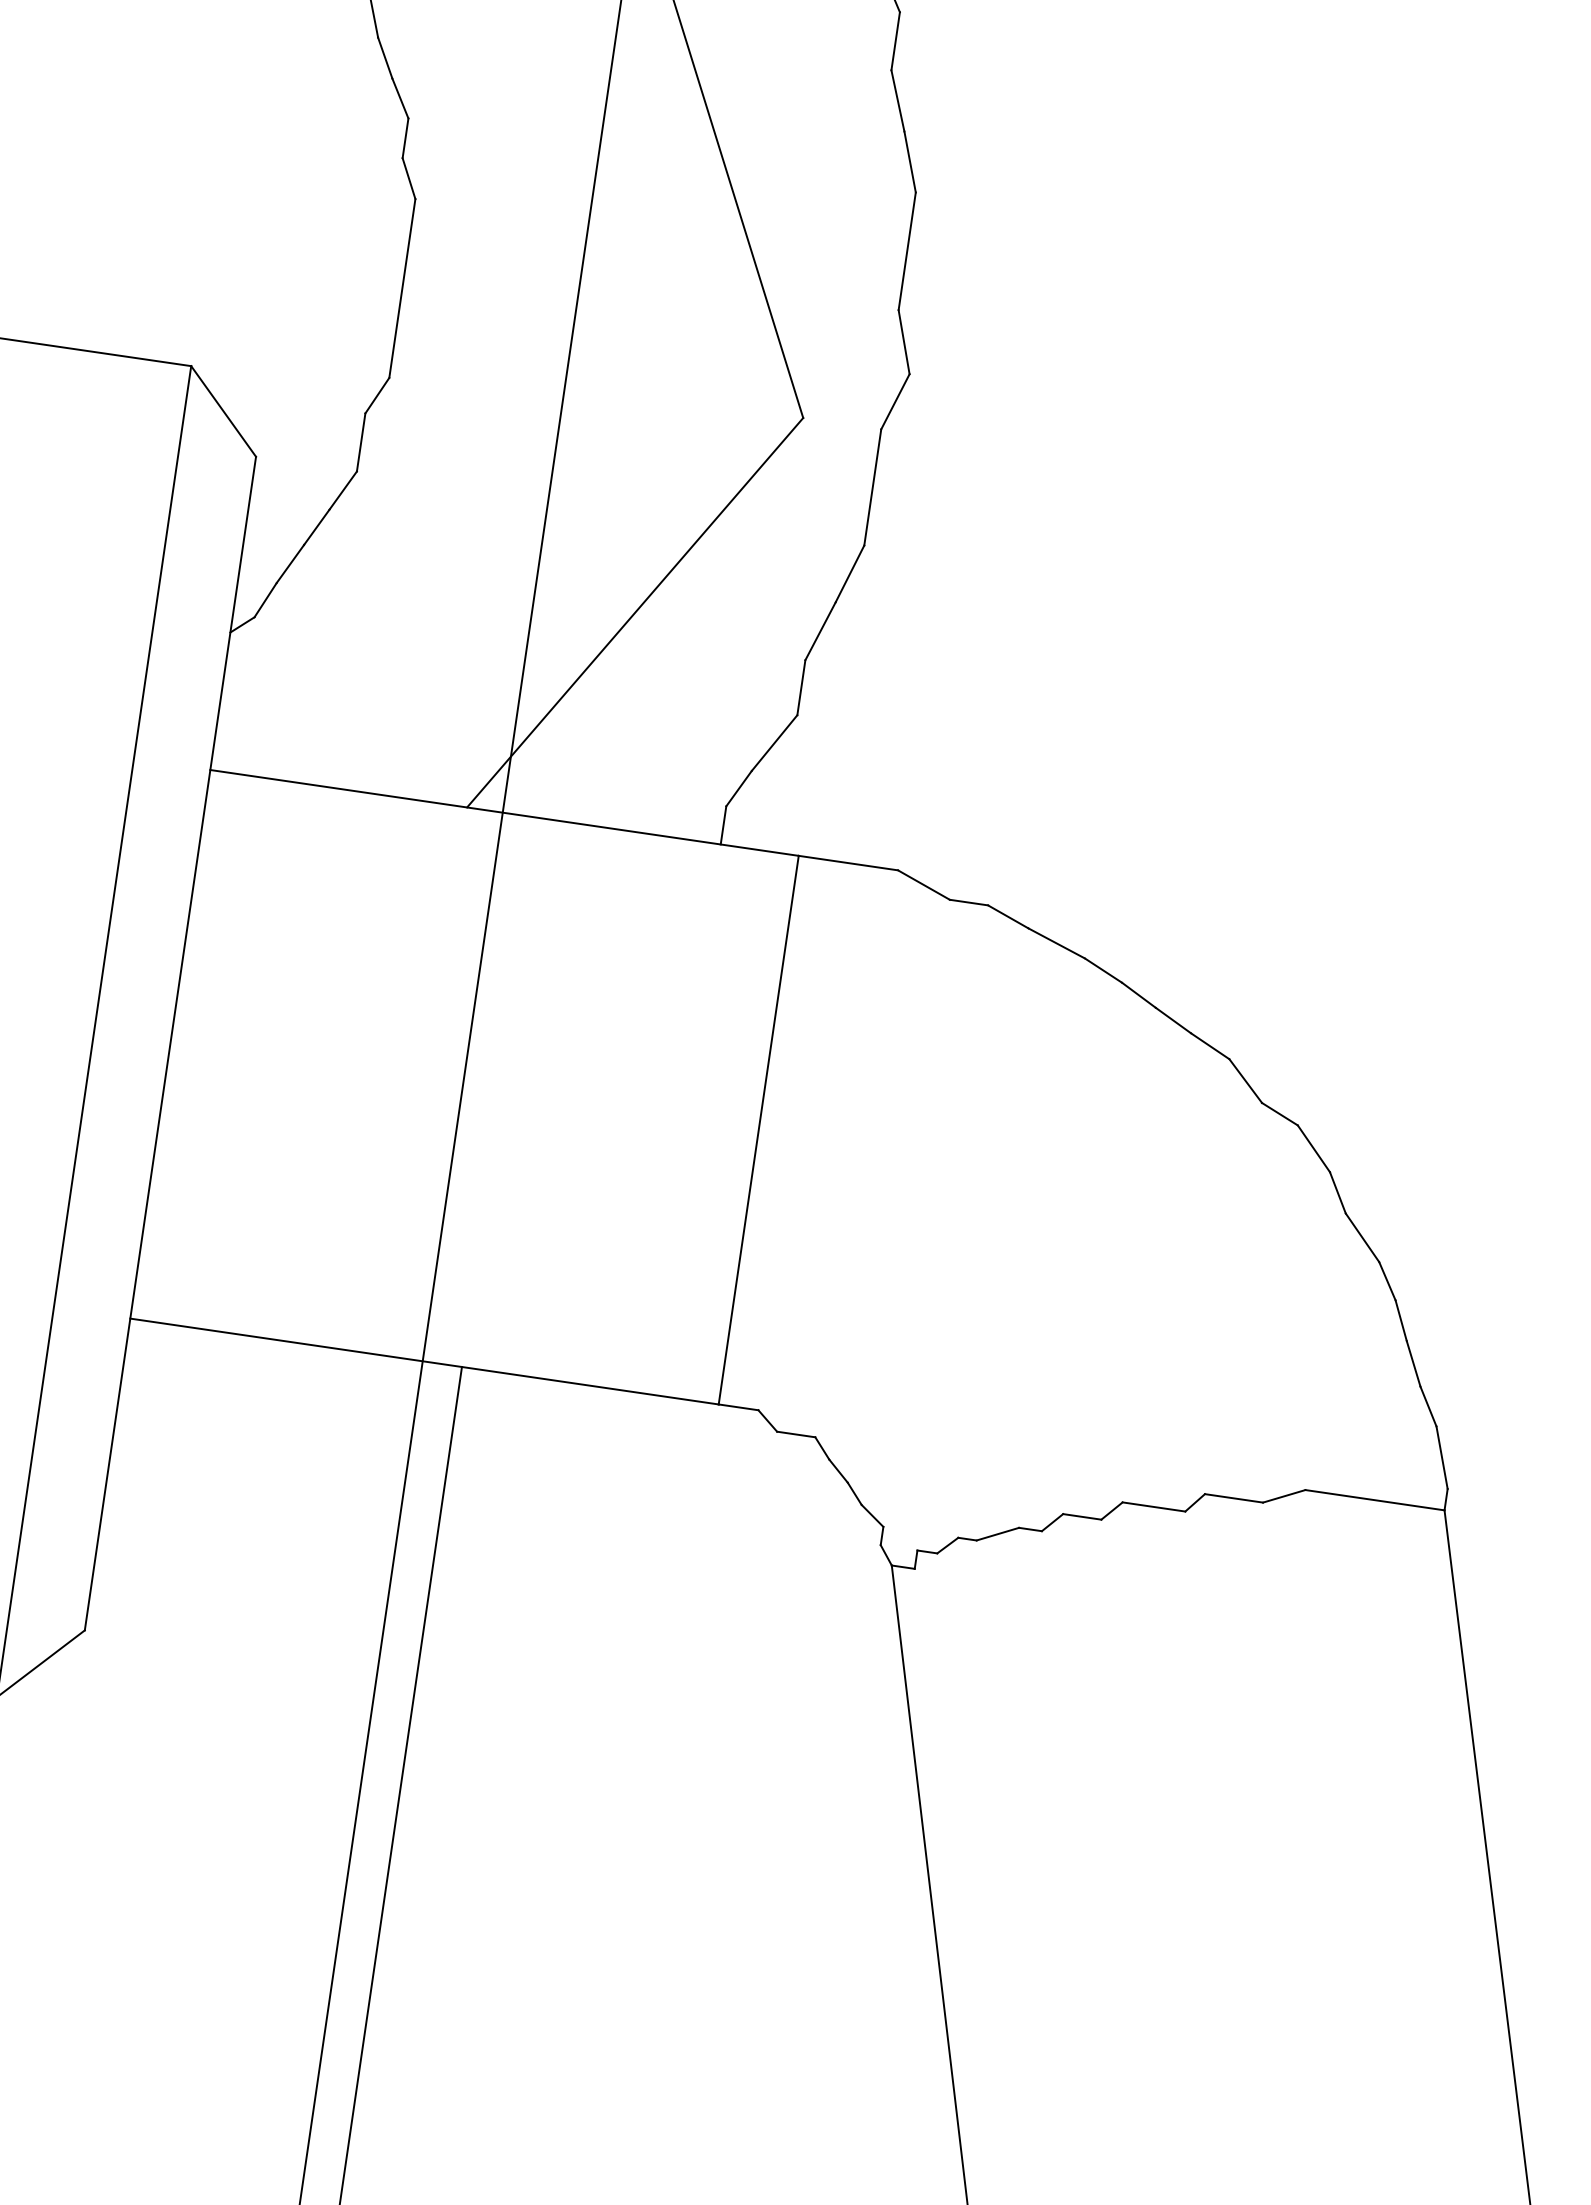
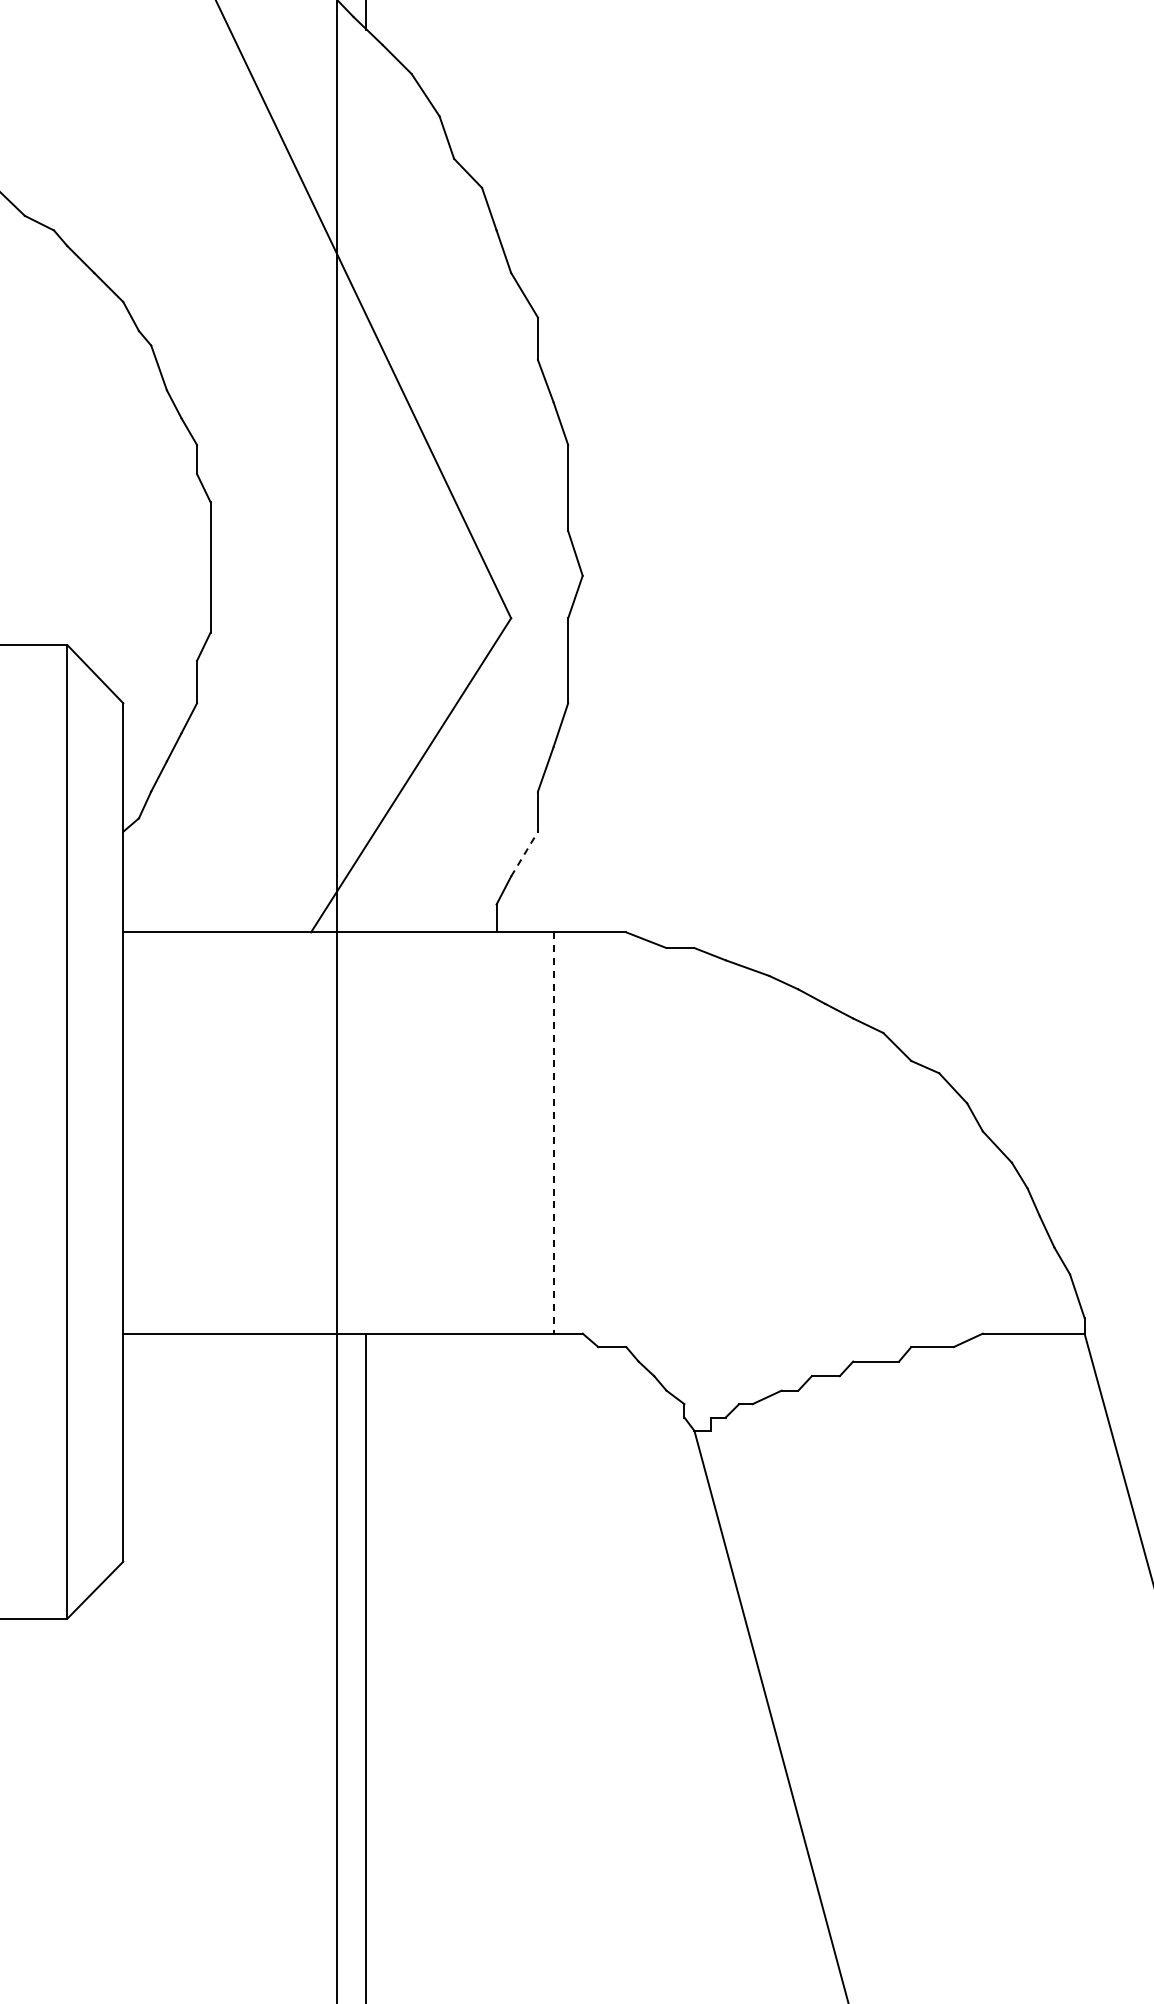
line: (774, 742) -> (524, 853), solid -> dashed
line: (758, 1130) -> (553, 1133), solid -> dashed

